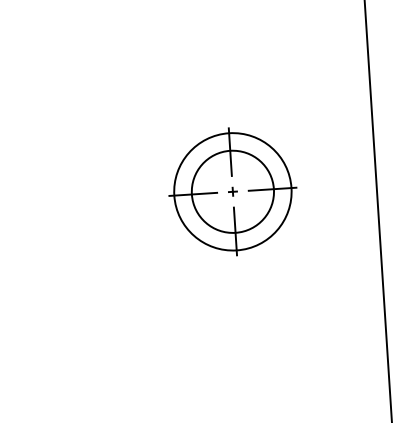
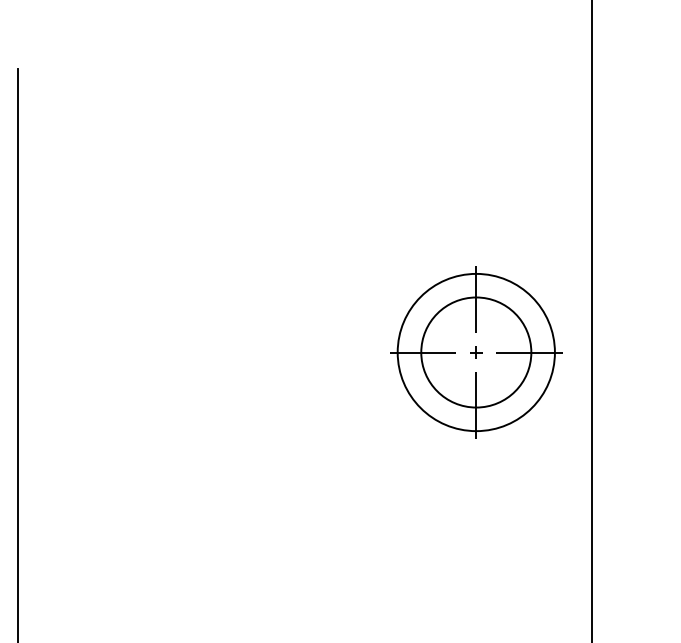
part: (233, 191) -> (476, 352), moved

